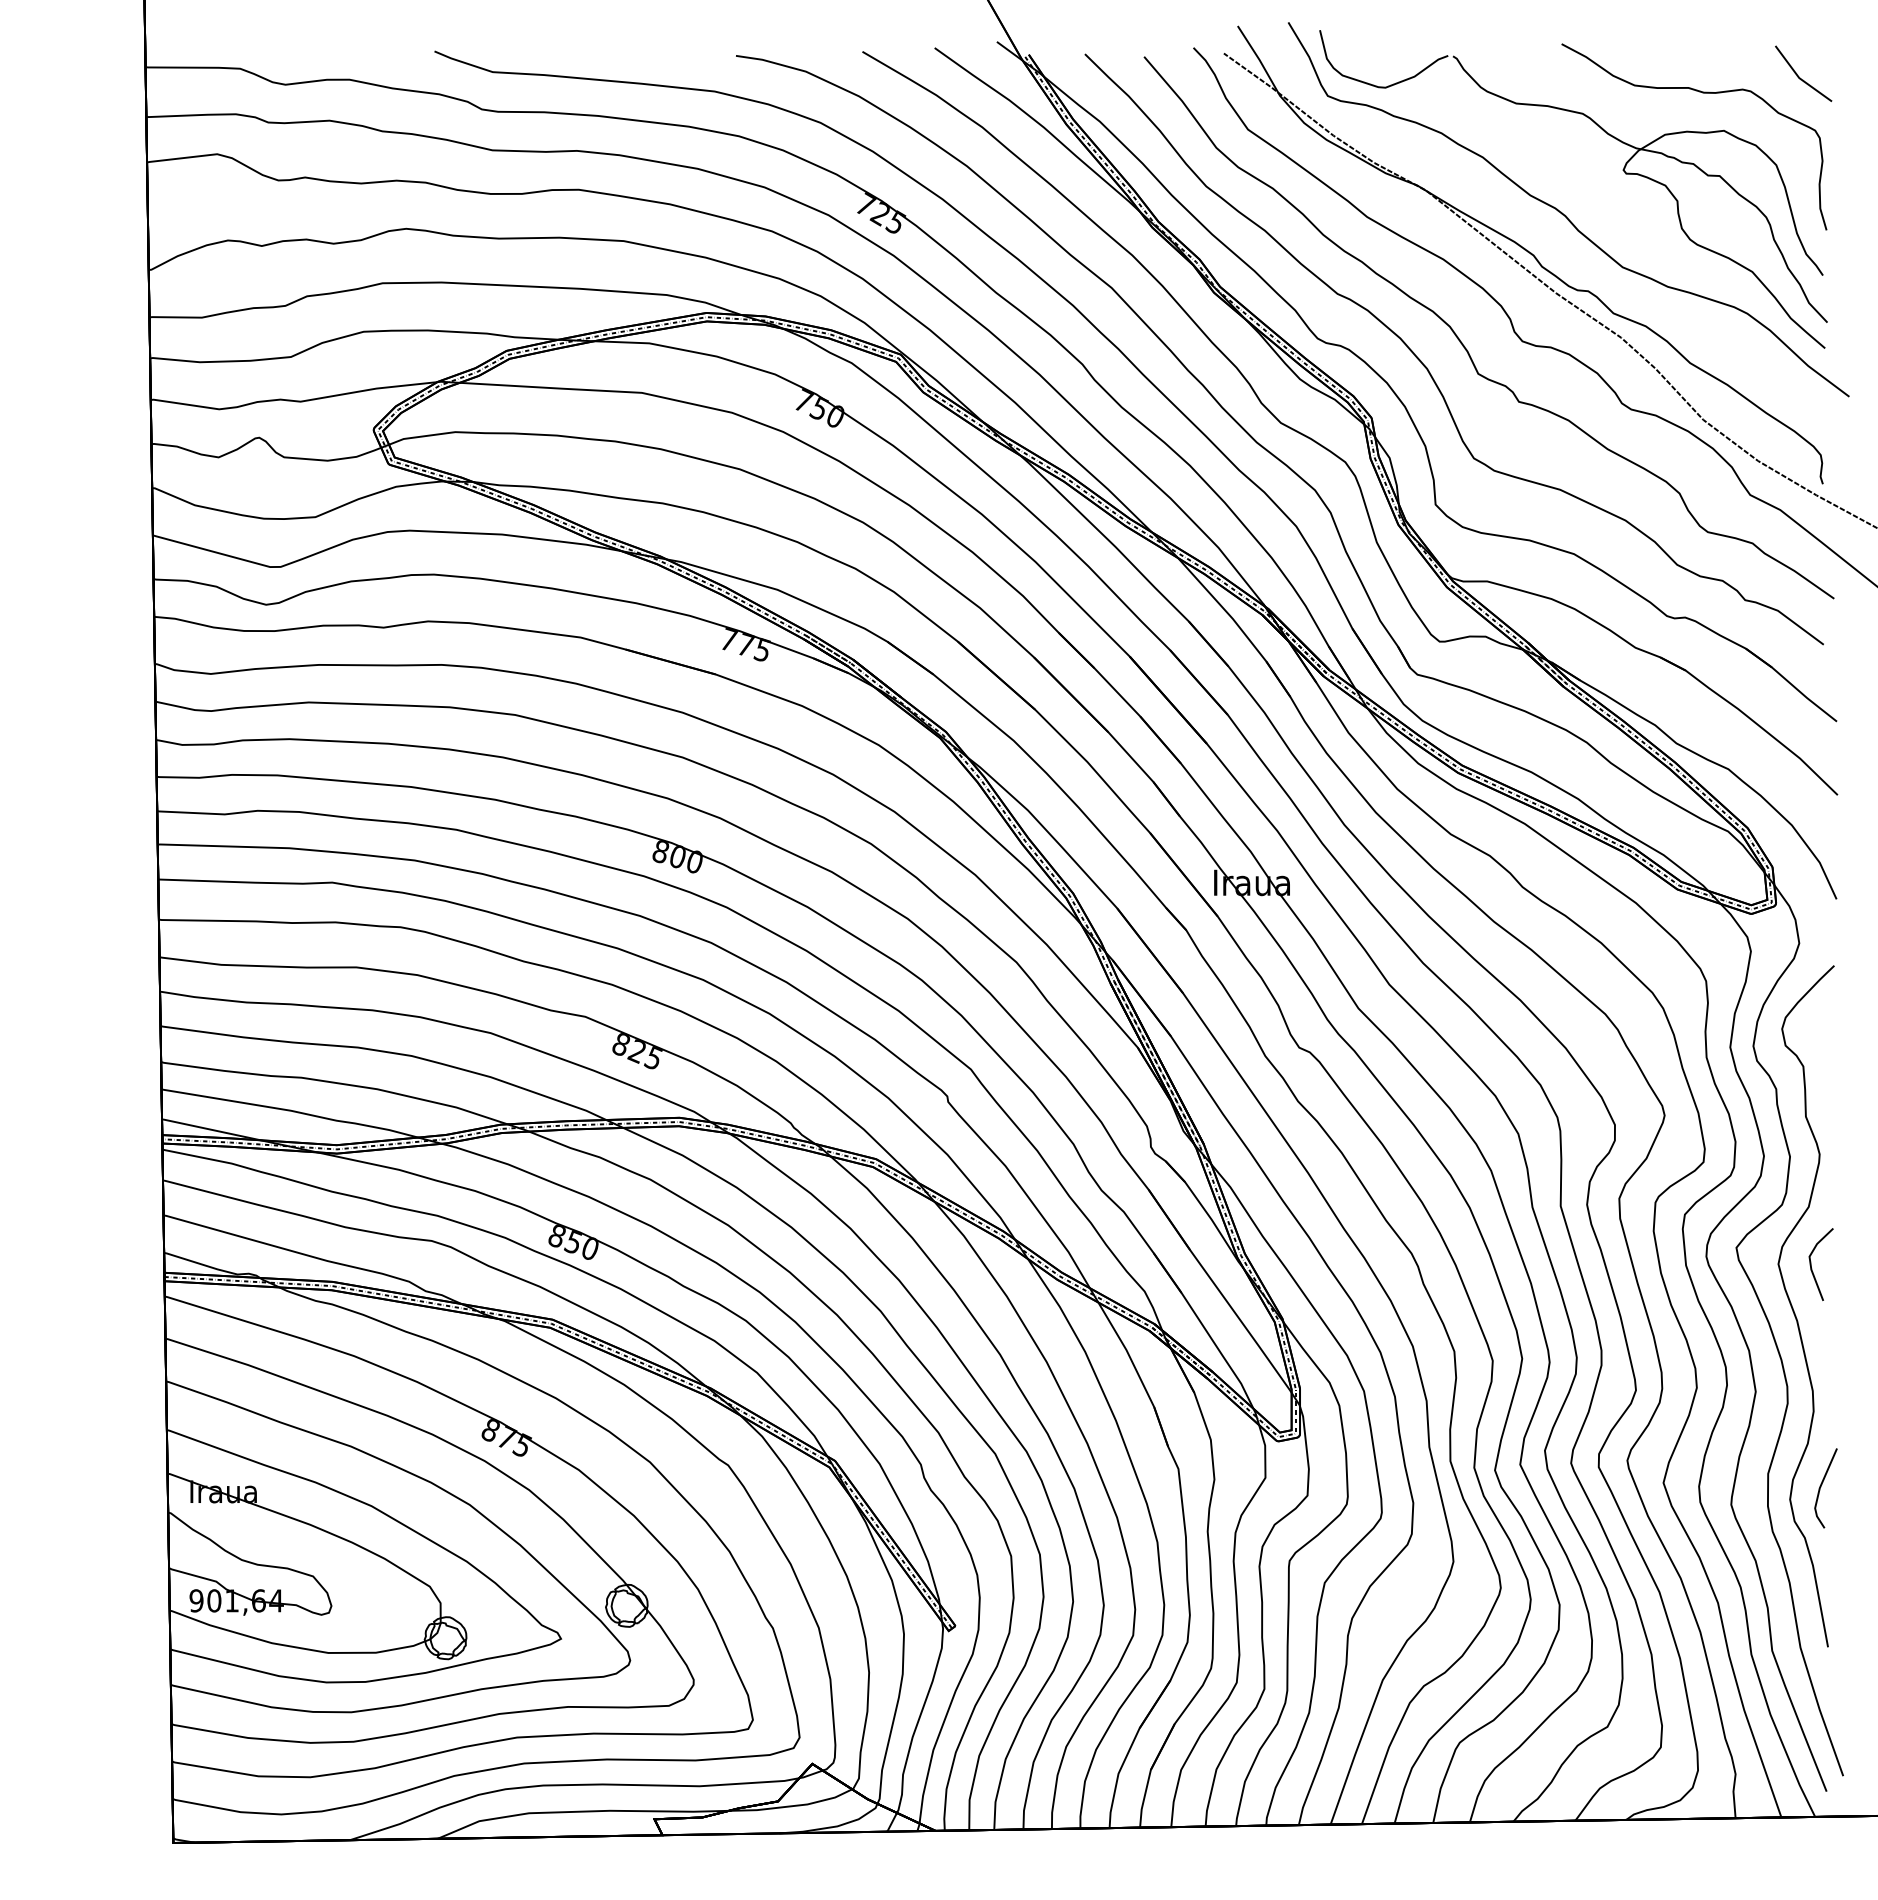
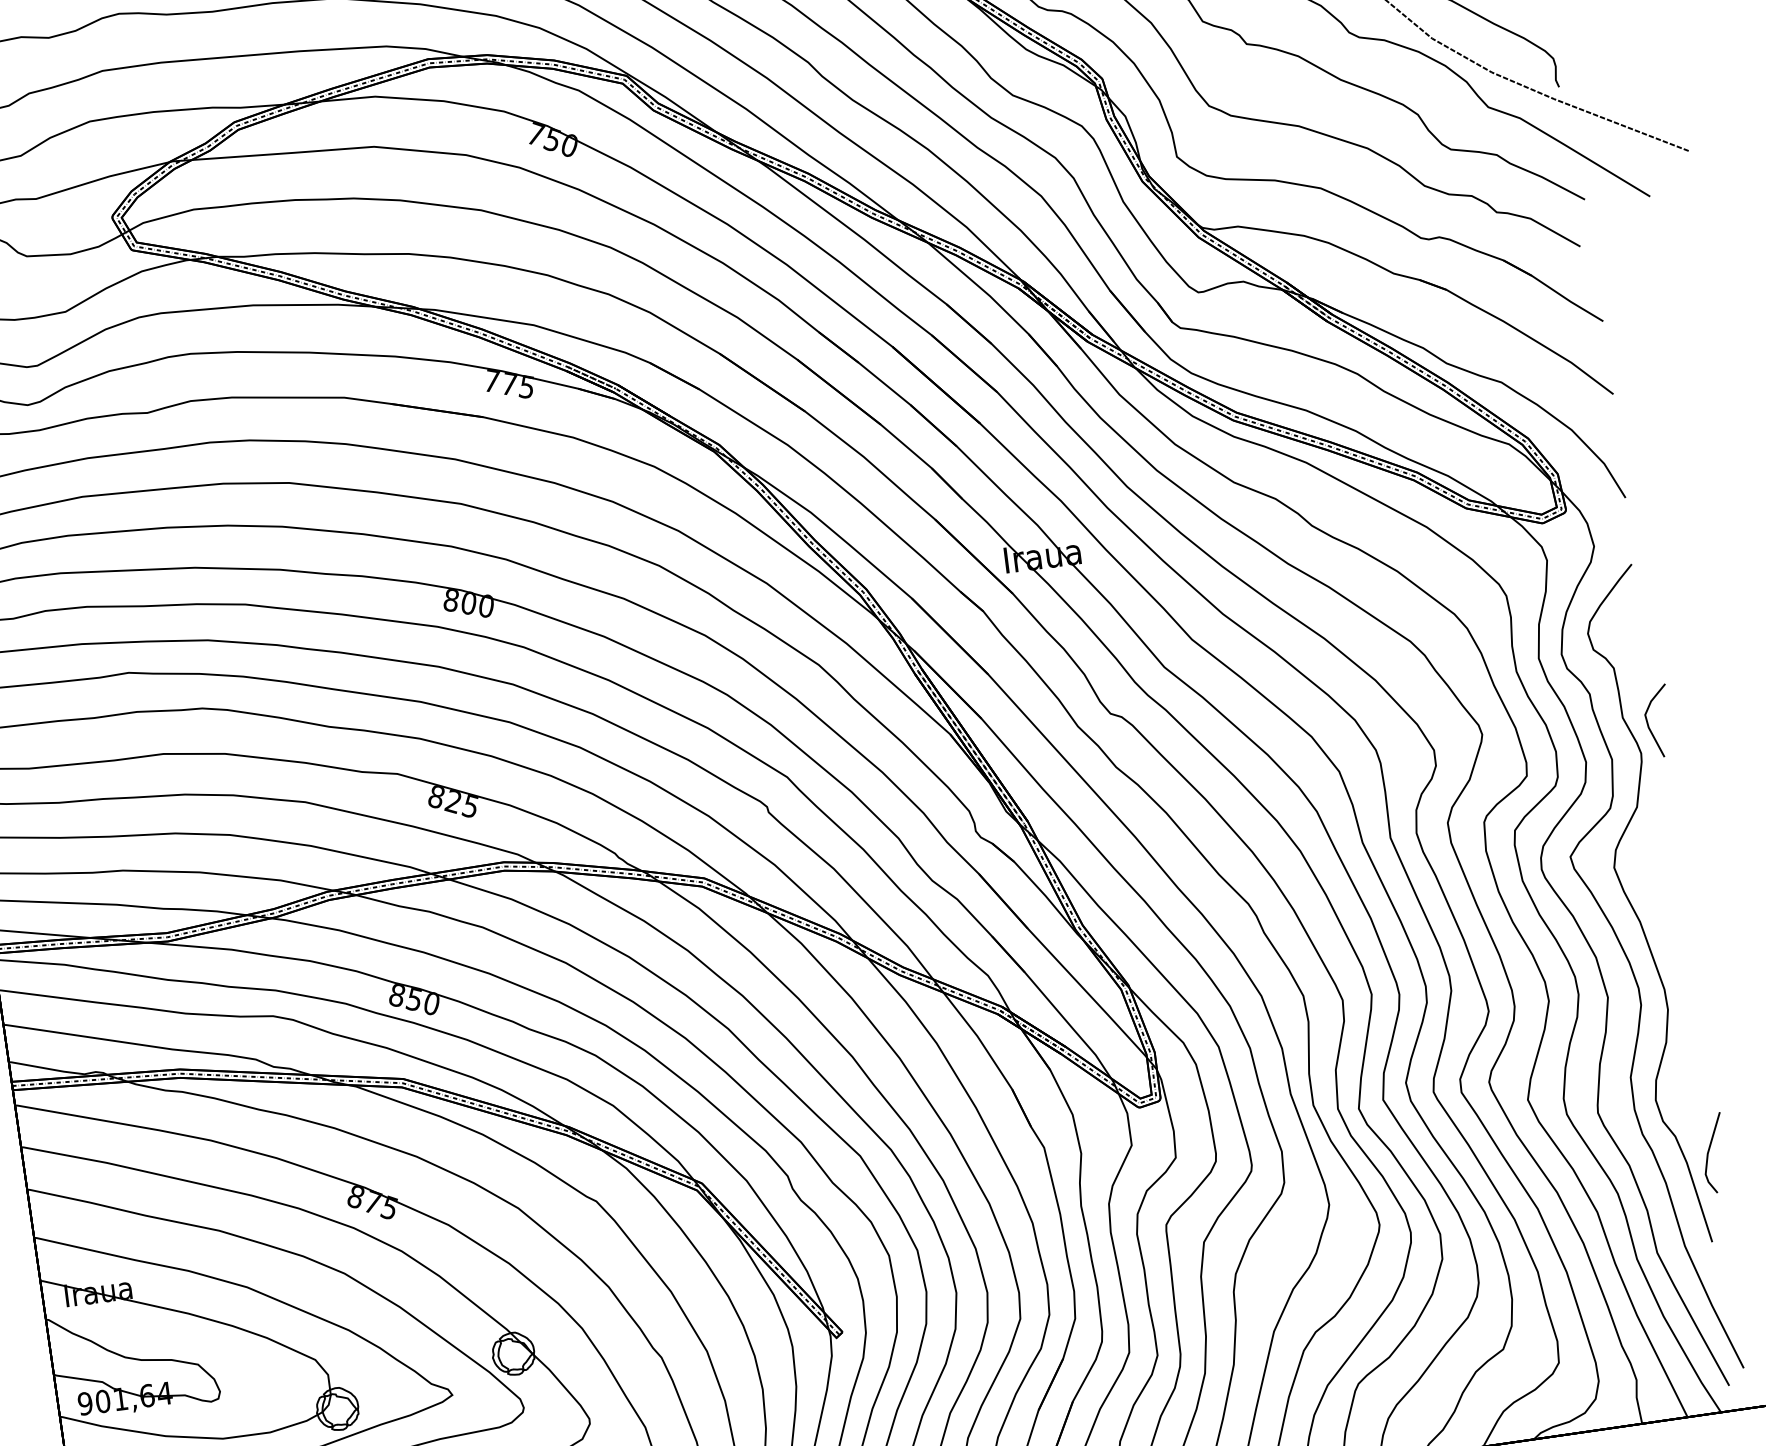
line: (1812, 1268) -> (1649, 726), moved
line: (1821, 1487) -> (1709, 1152), moved

